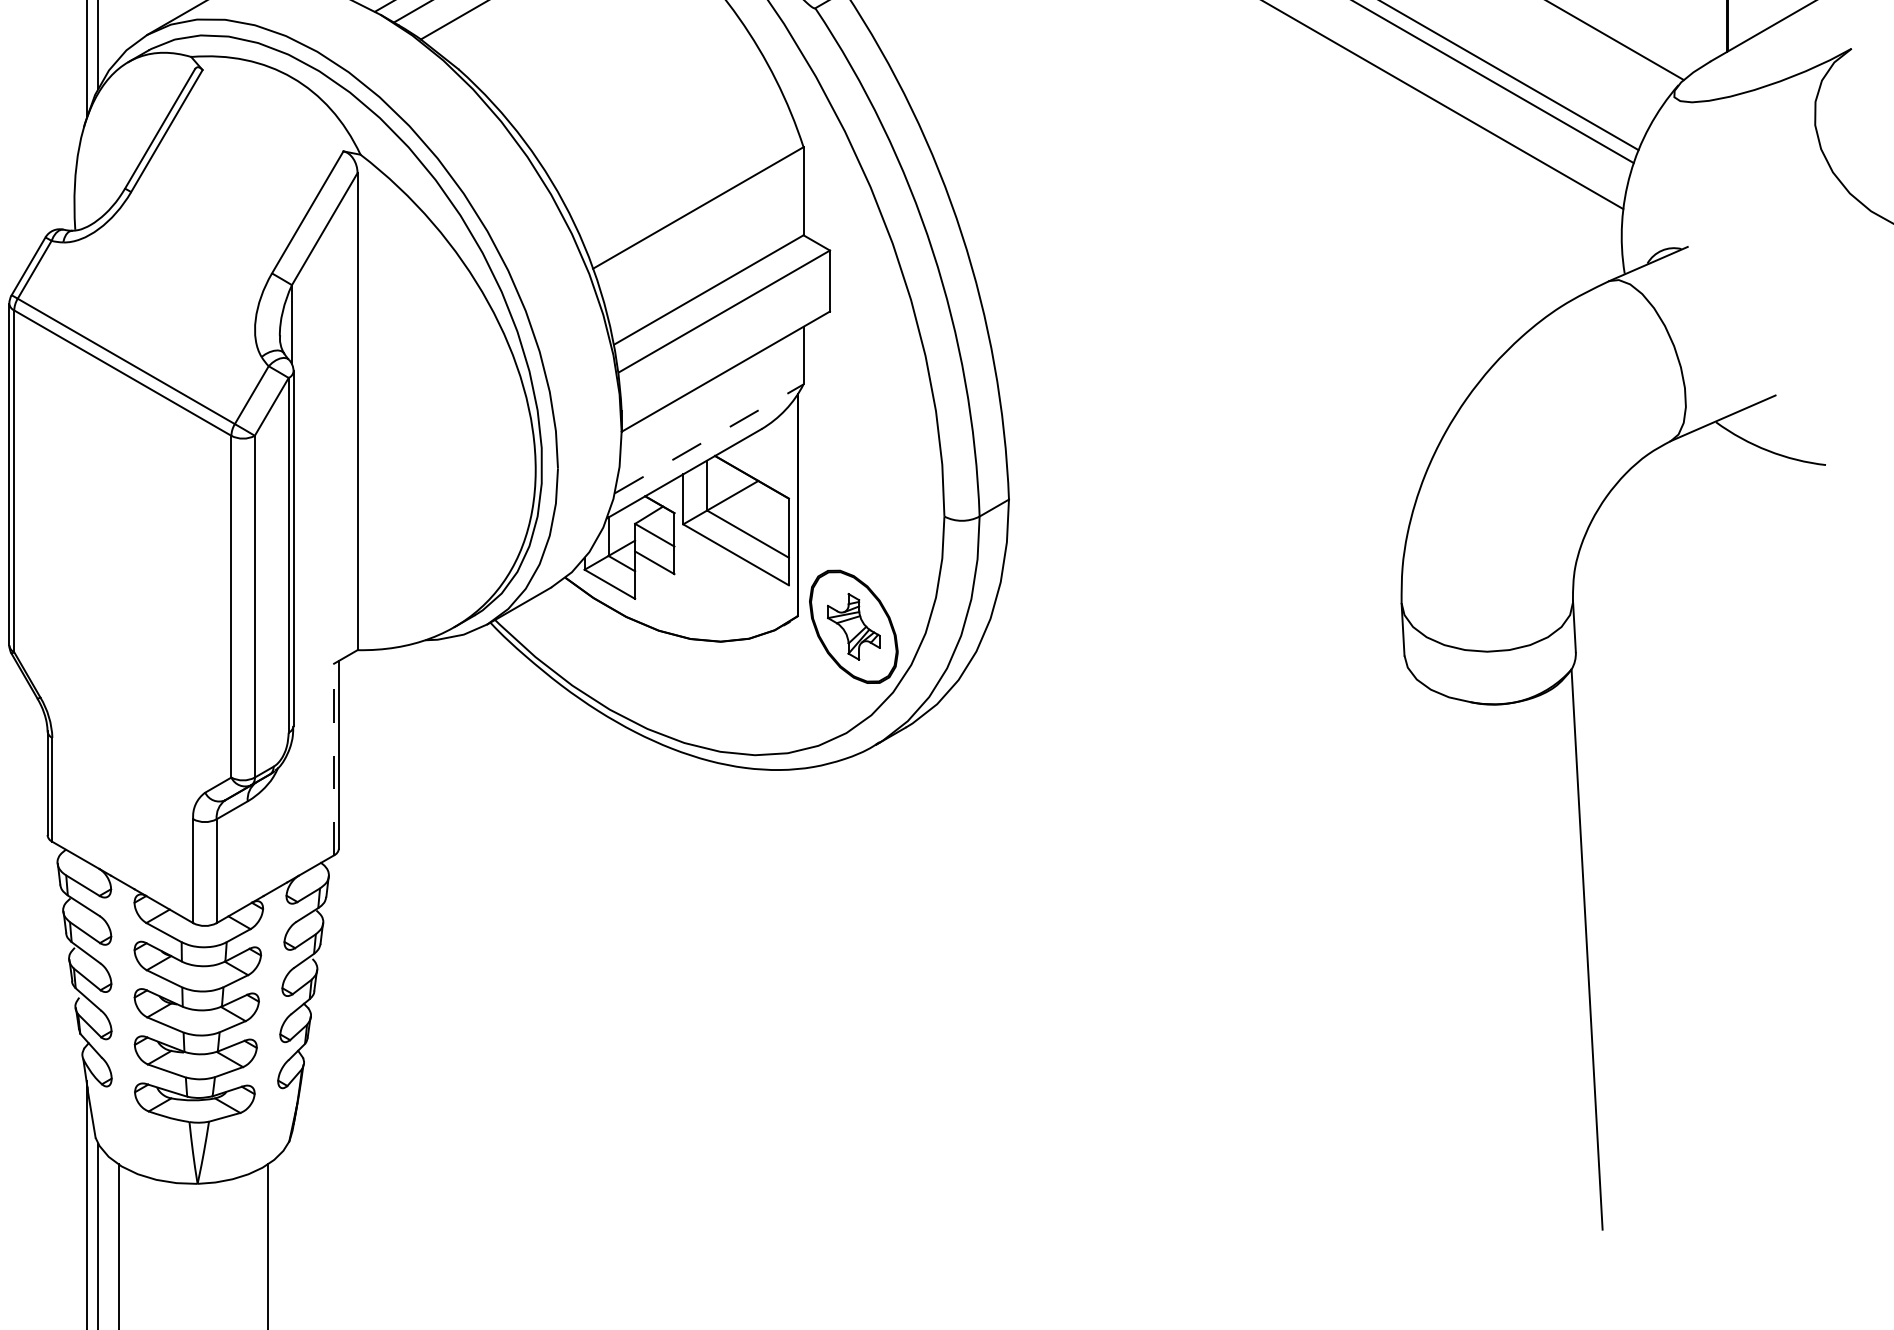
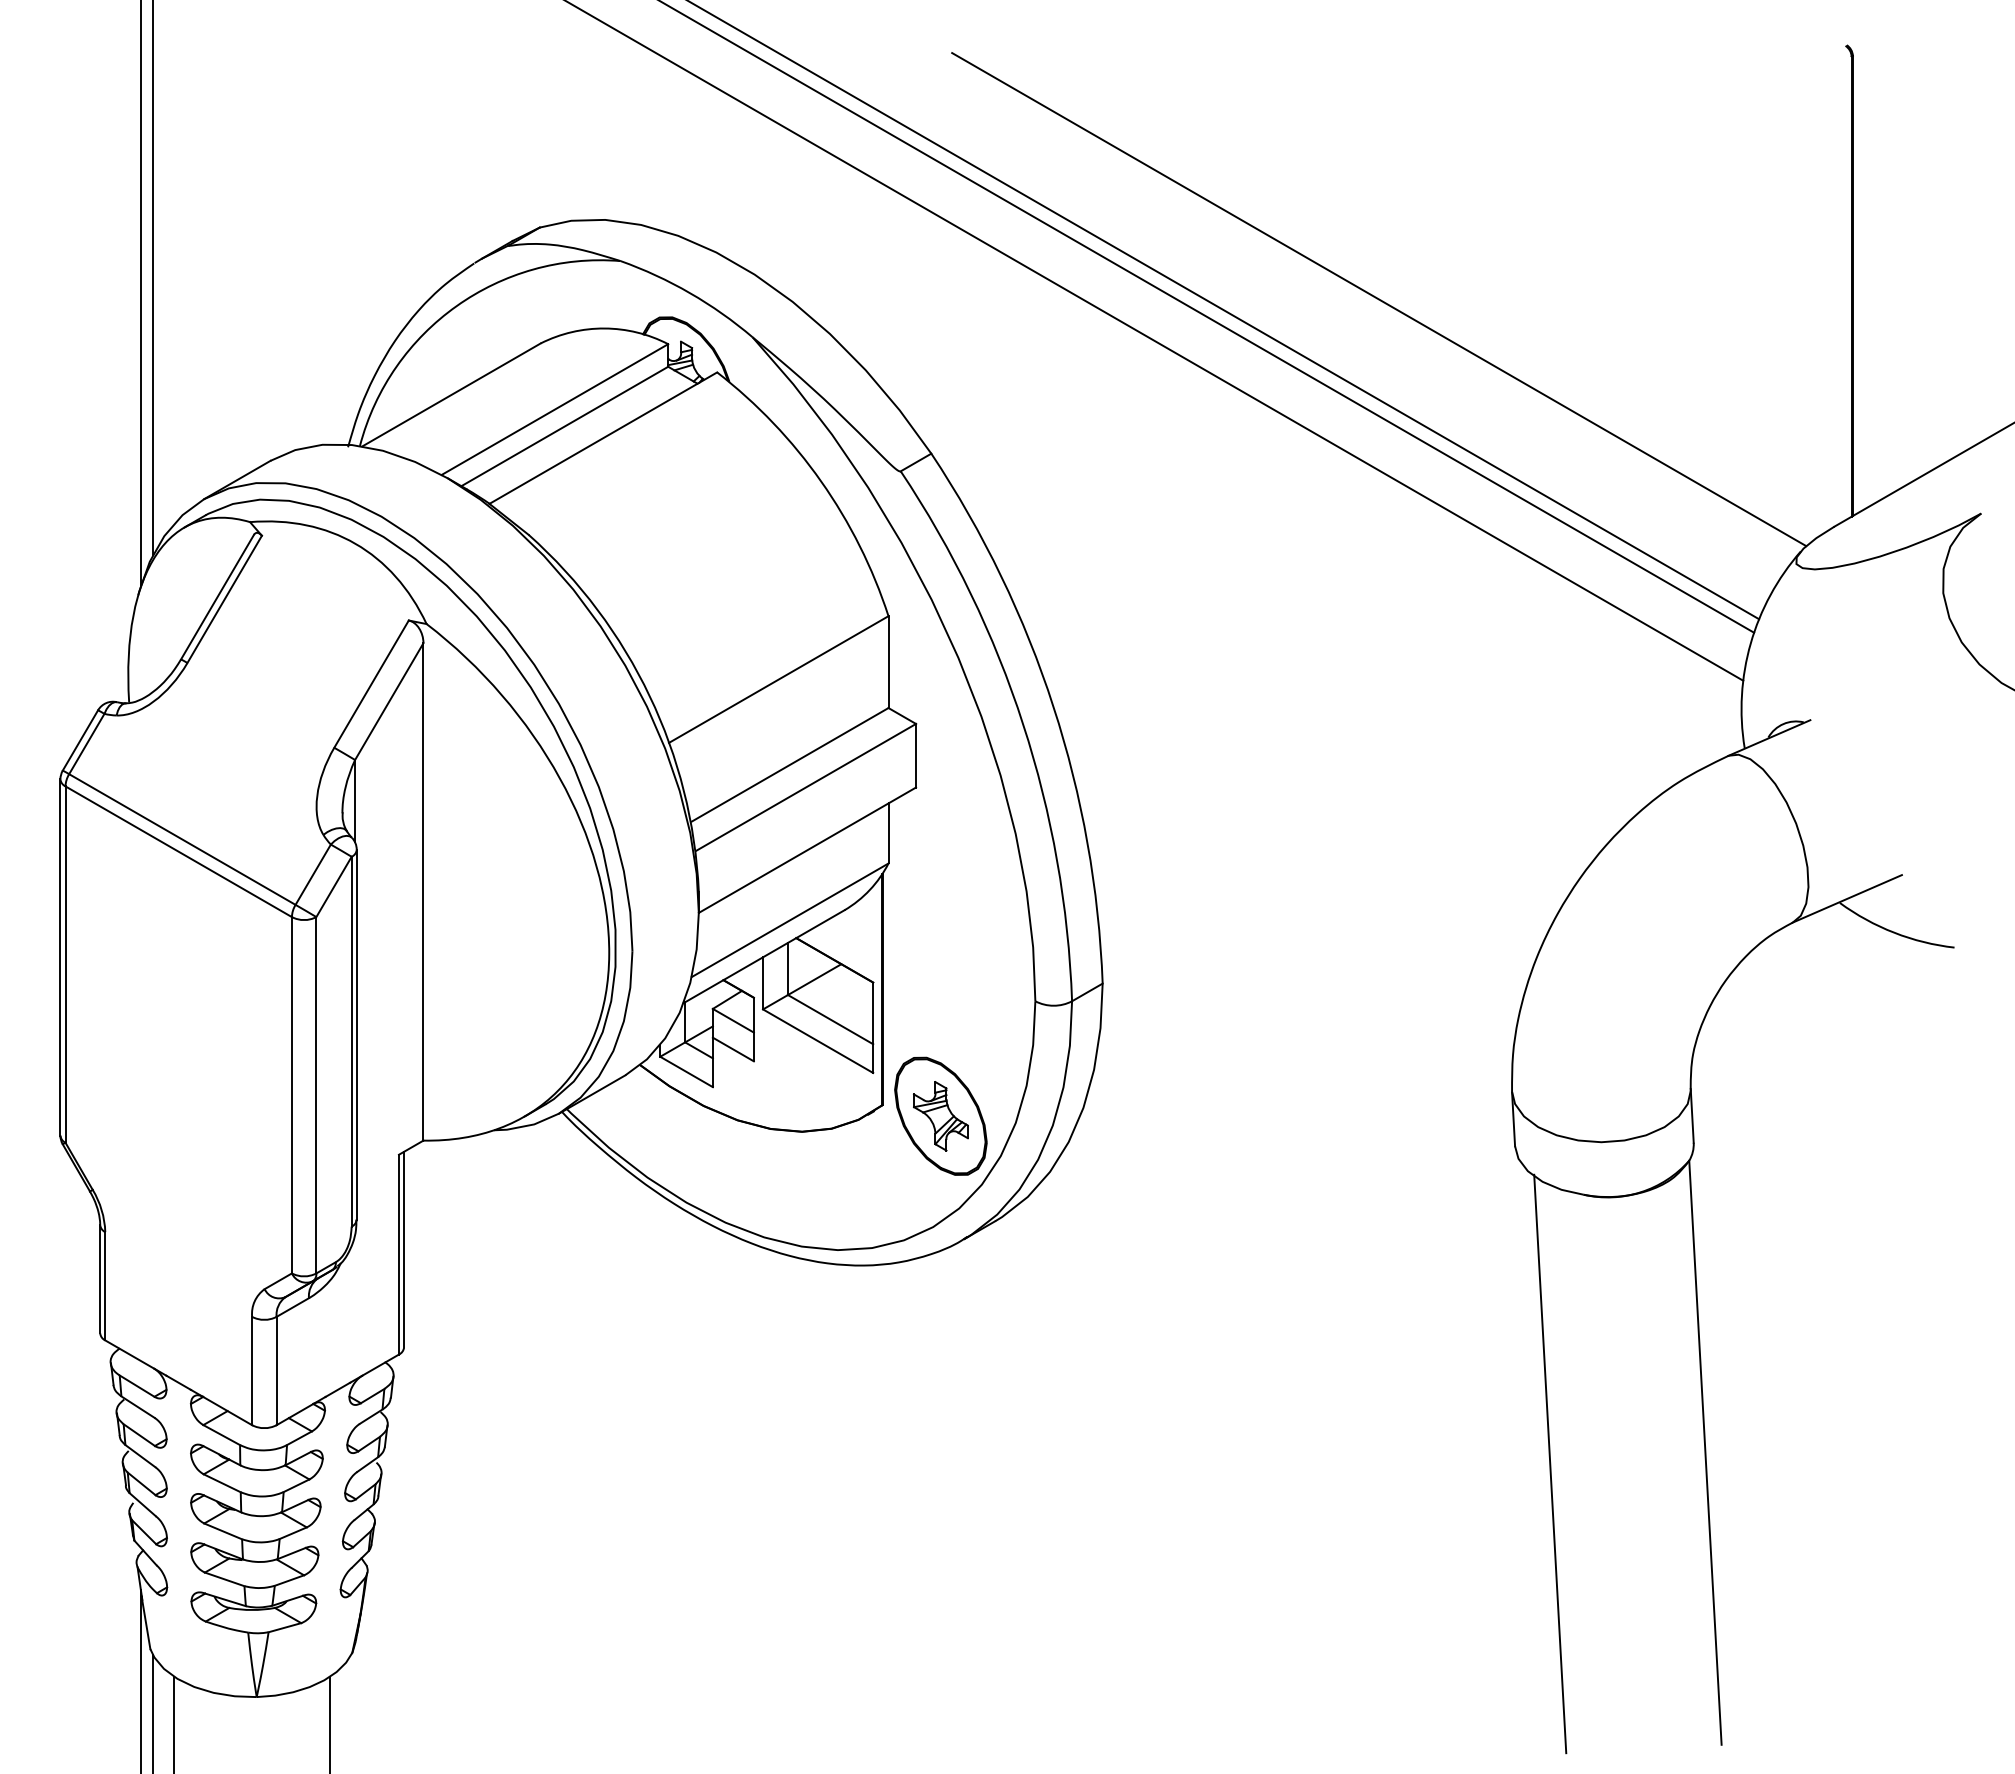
line: (709, 439) -> (790, 920), dashed -> solid
line: (334, 759) -> (399, 1254), dashed -> solid
line: (1438, 959) -> (1550, 1463), added

